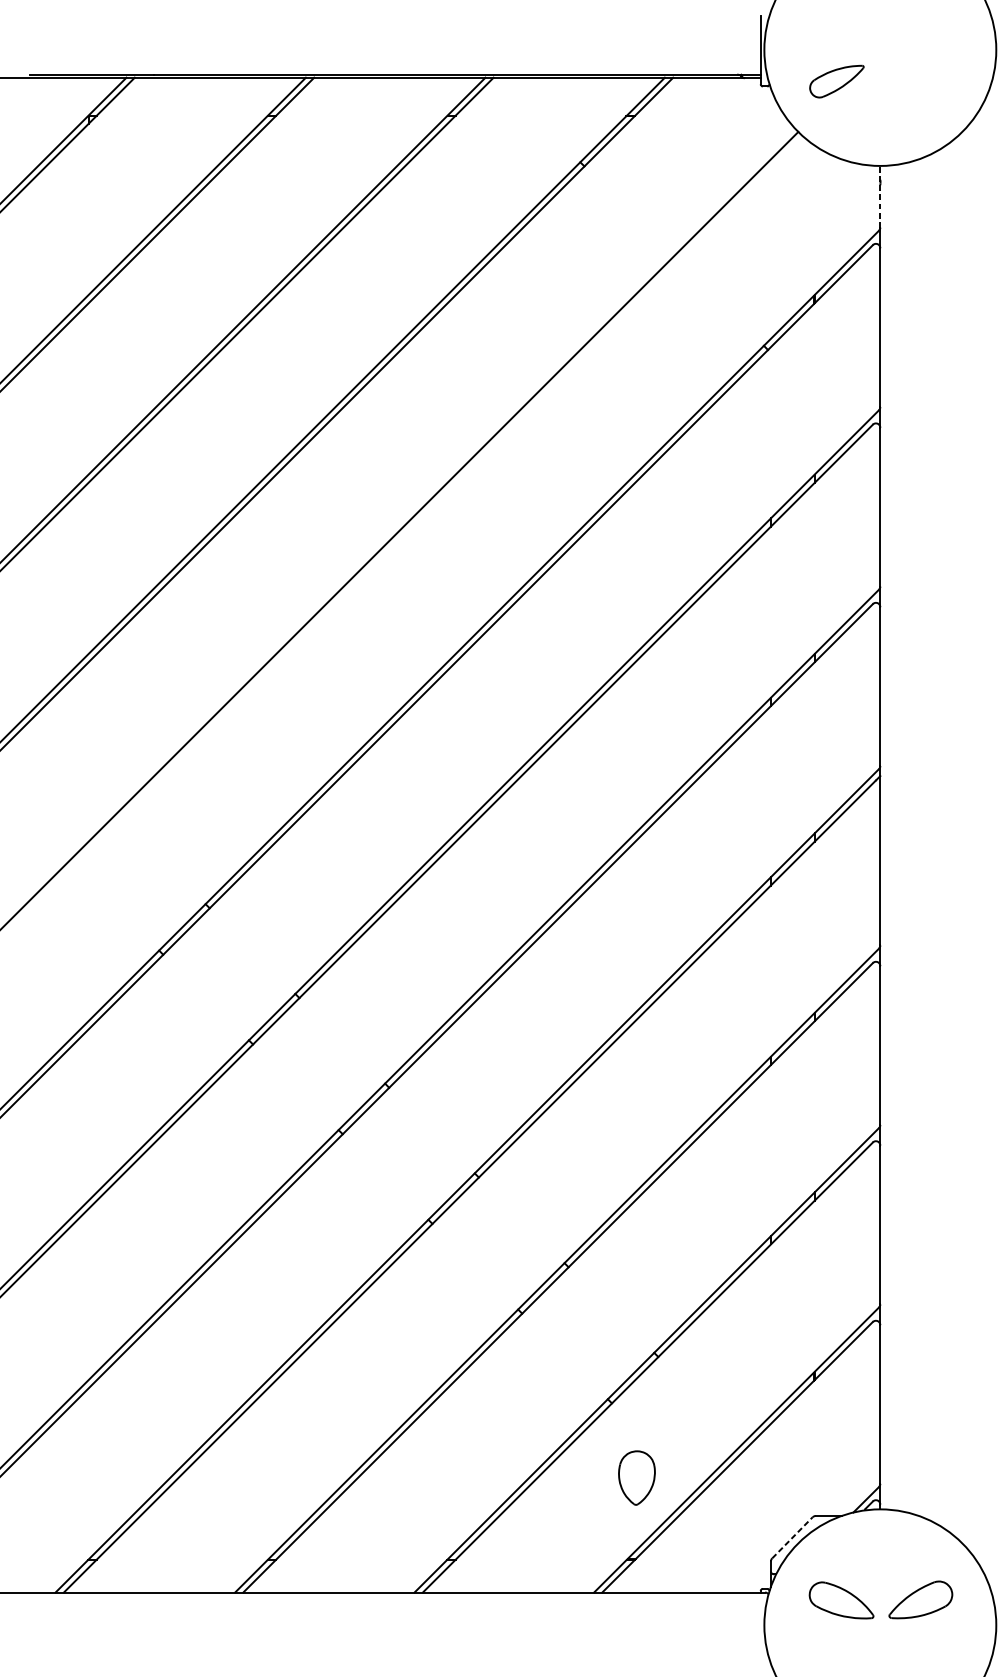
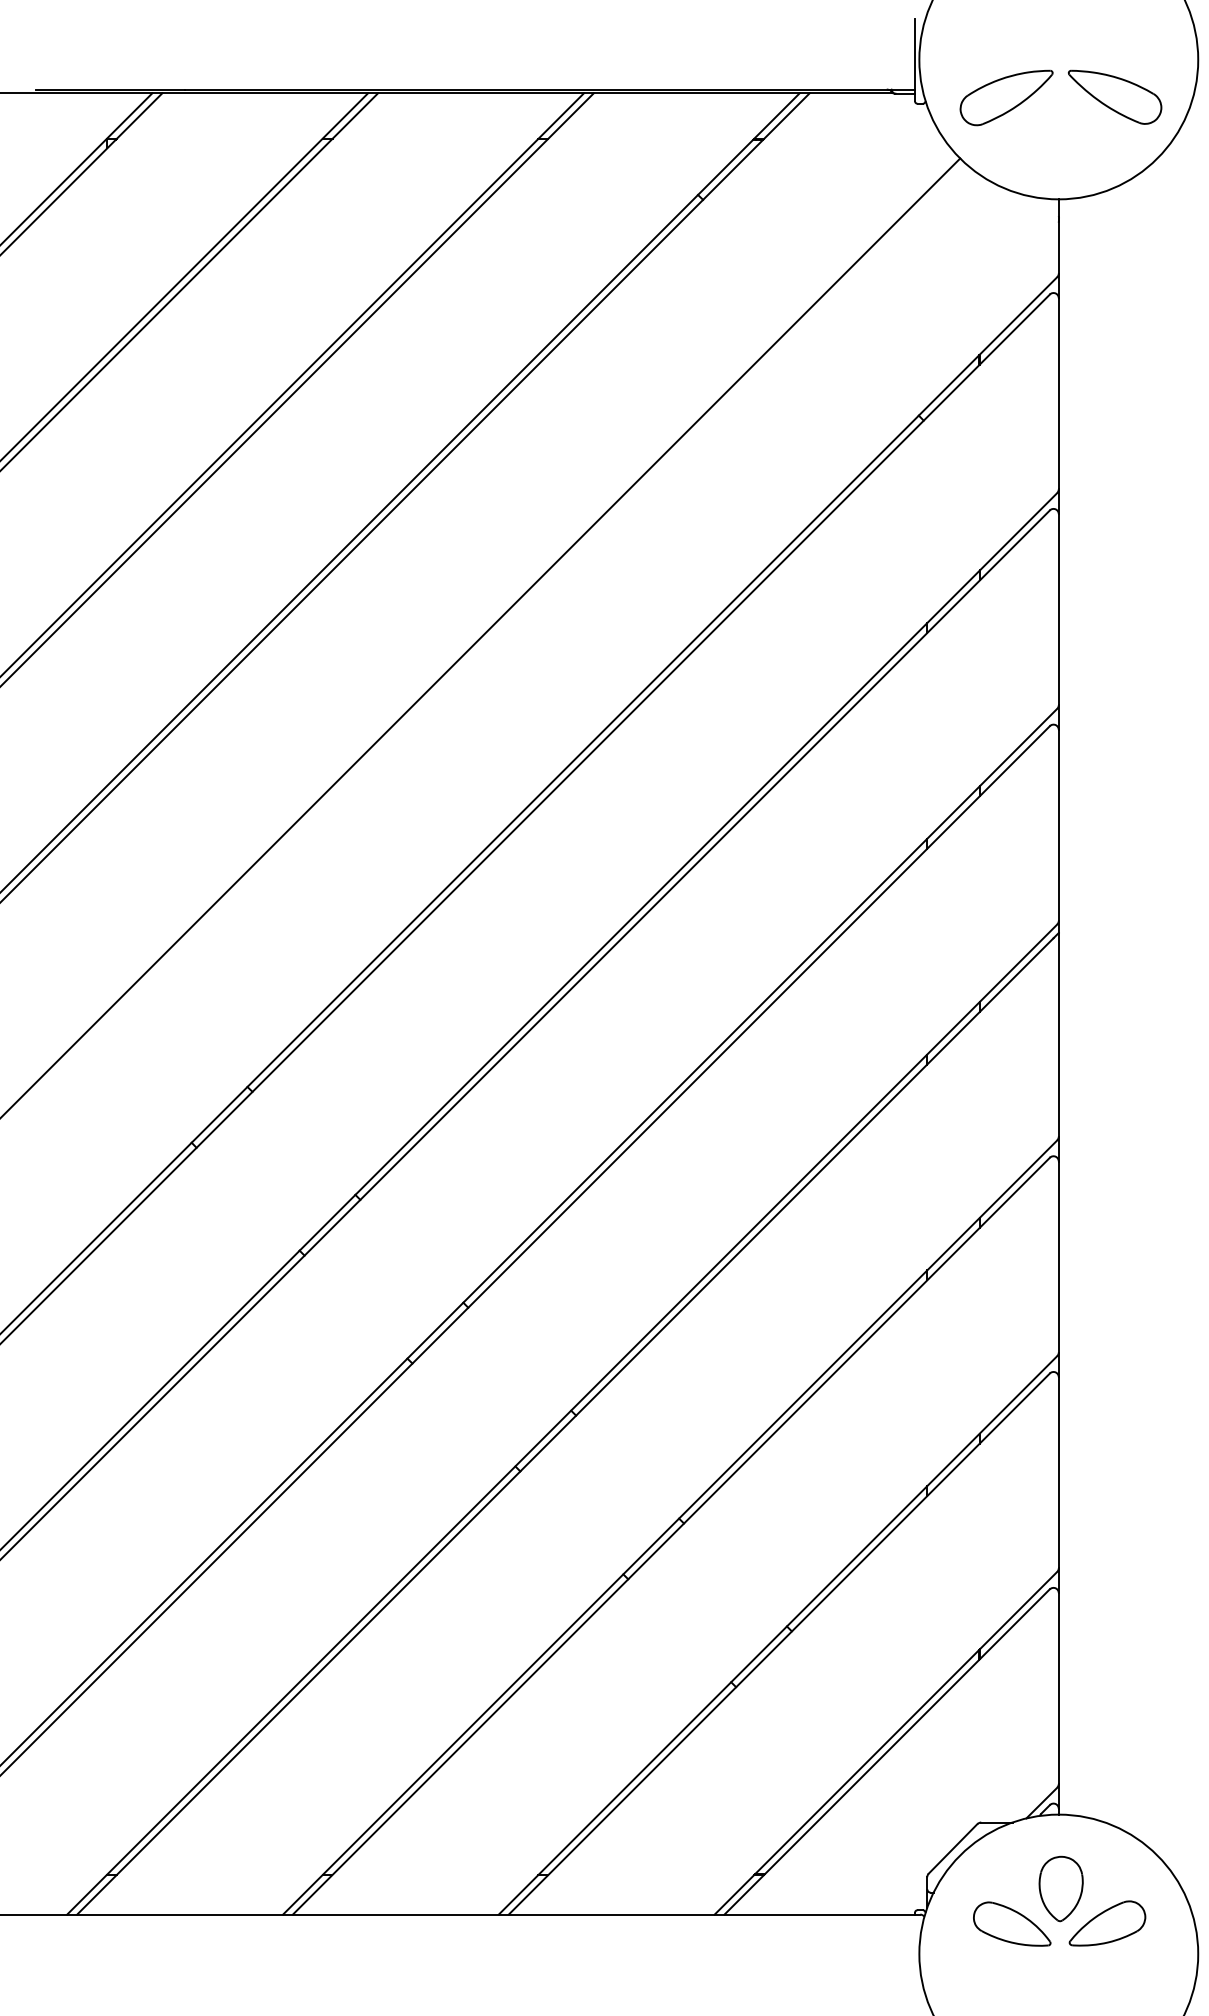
part: (927, 80) -> (1115, 96), added
part: (836, 81) -> (1006, 97), size x1.43
line: (880, 196) -> (1058, 235), dashed -> solid
part: (636, 1477) -> (1060, 1888), moved
line: (792, 1537) -> (953, 1848), dashed -> solid

